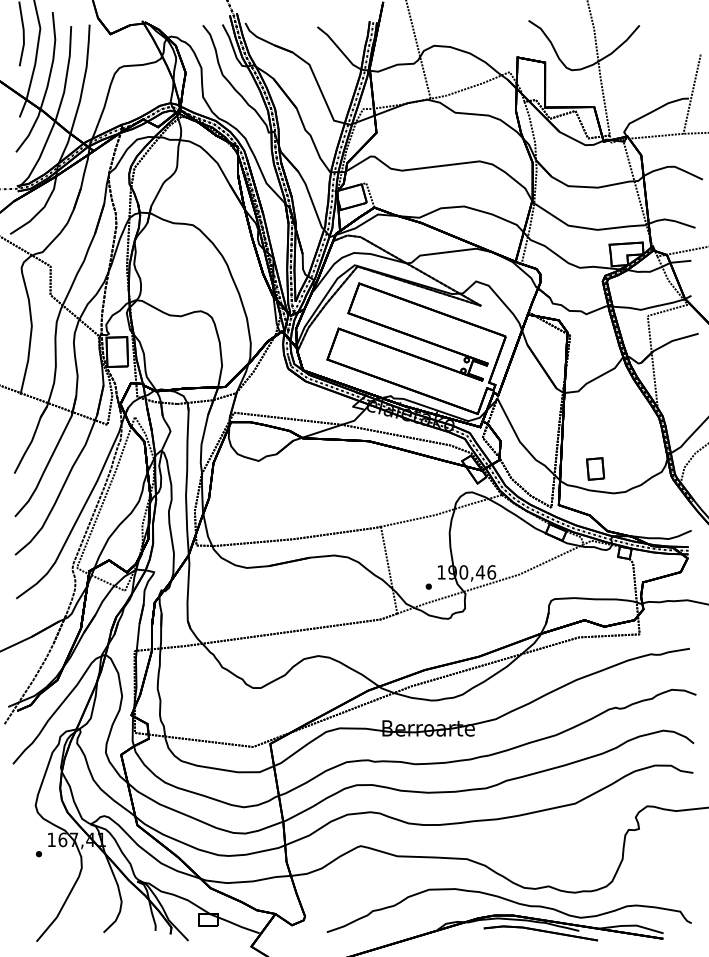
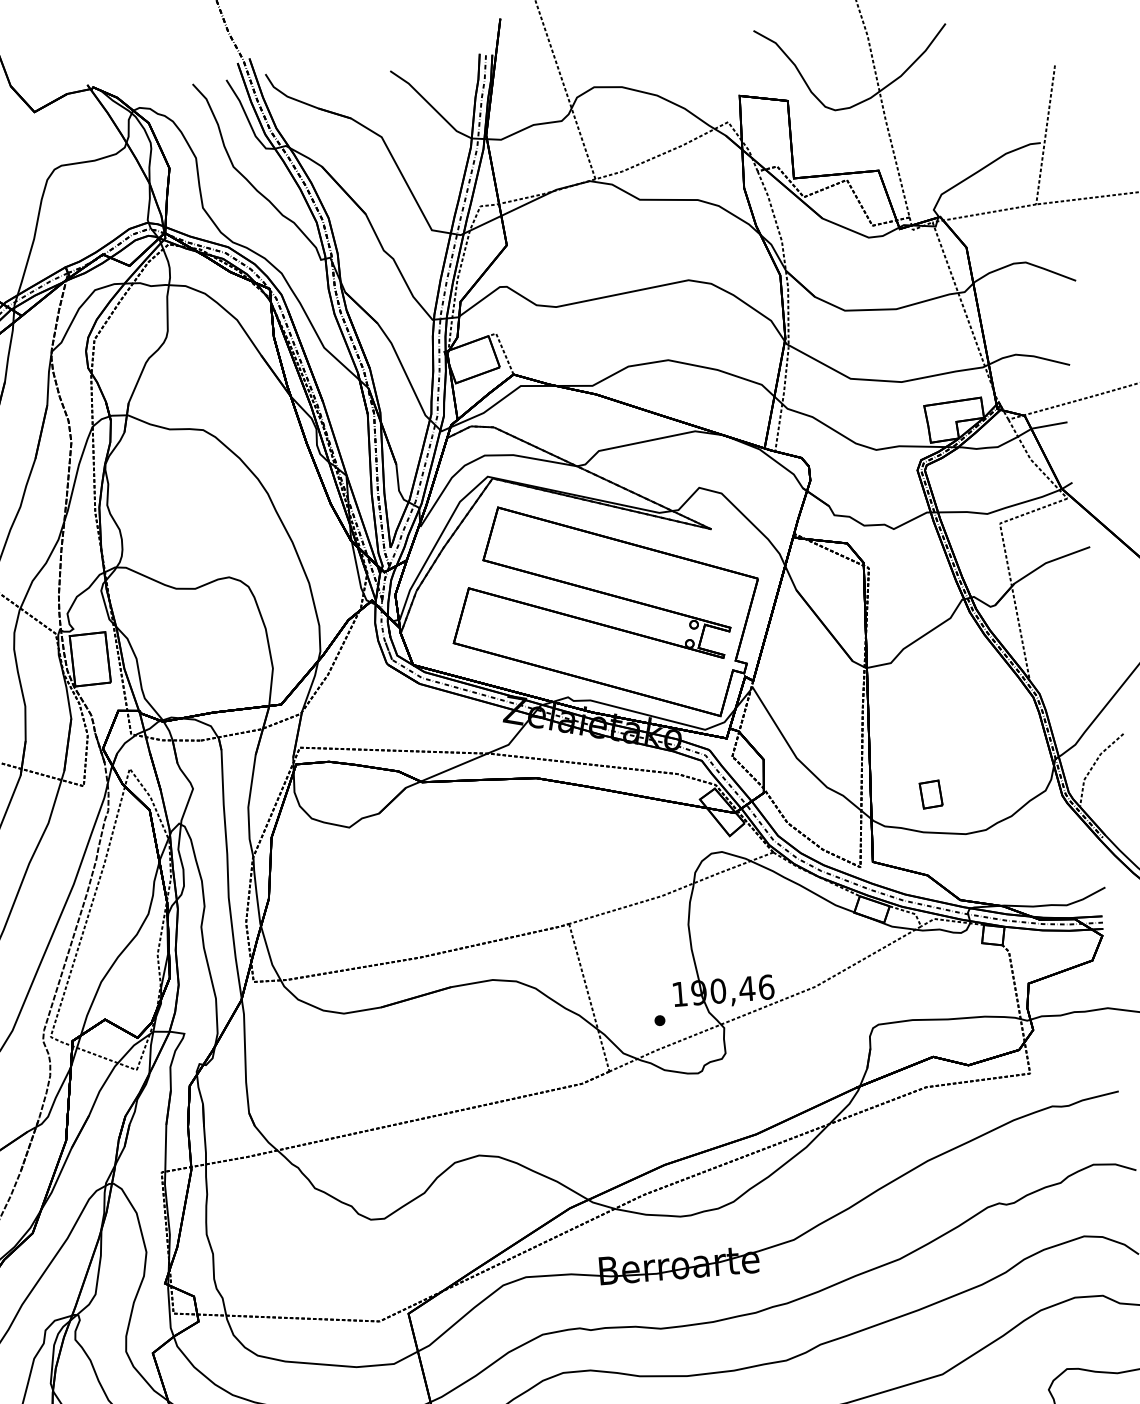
part: (595, 468) -> (930, 793), size x0.71

